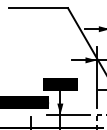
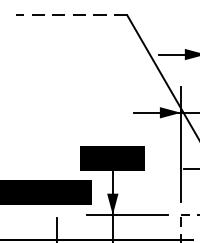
line: (38, 8) -> (71, 15), solid -> dashed

